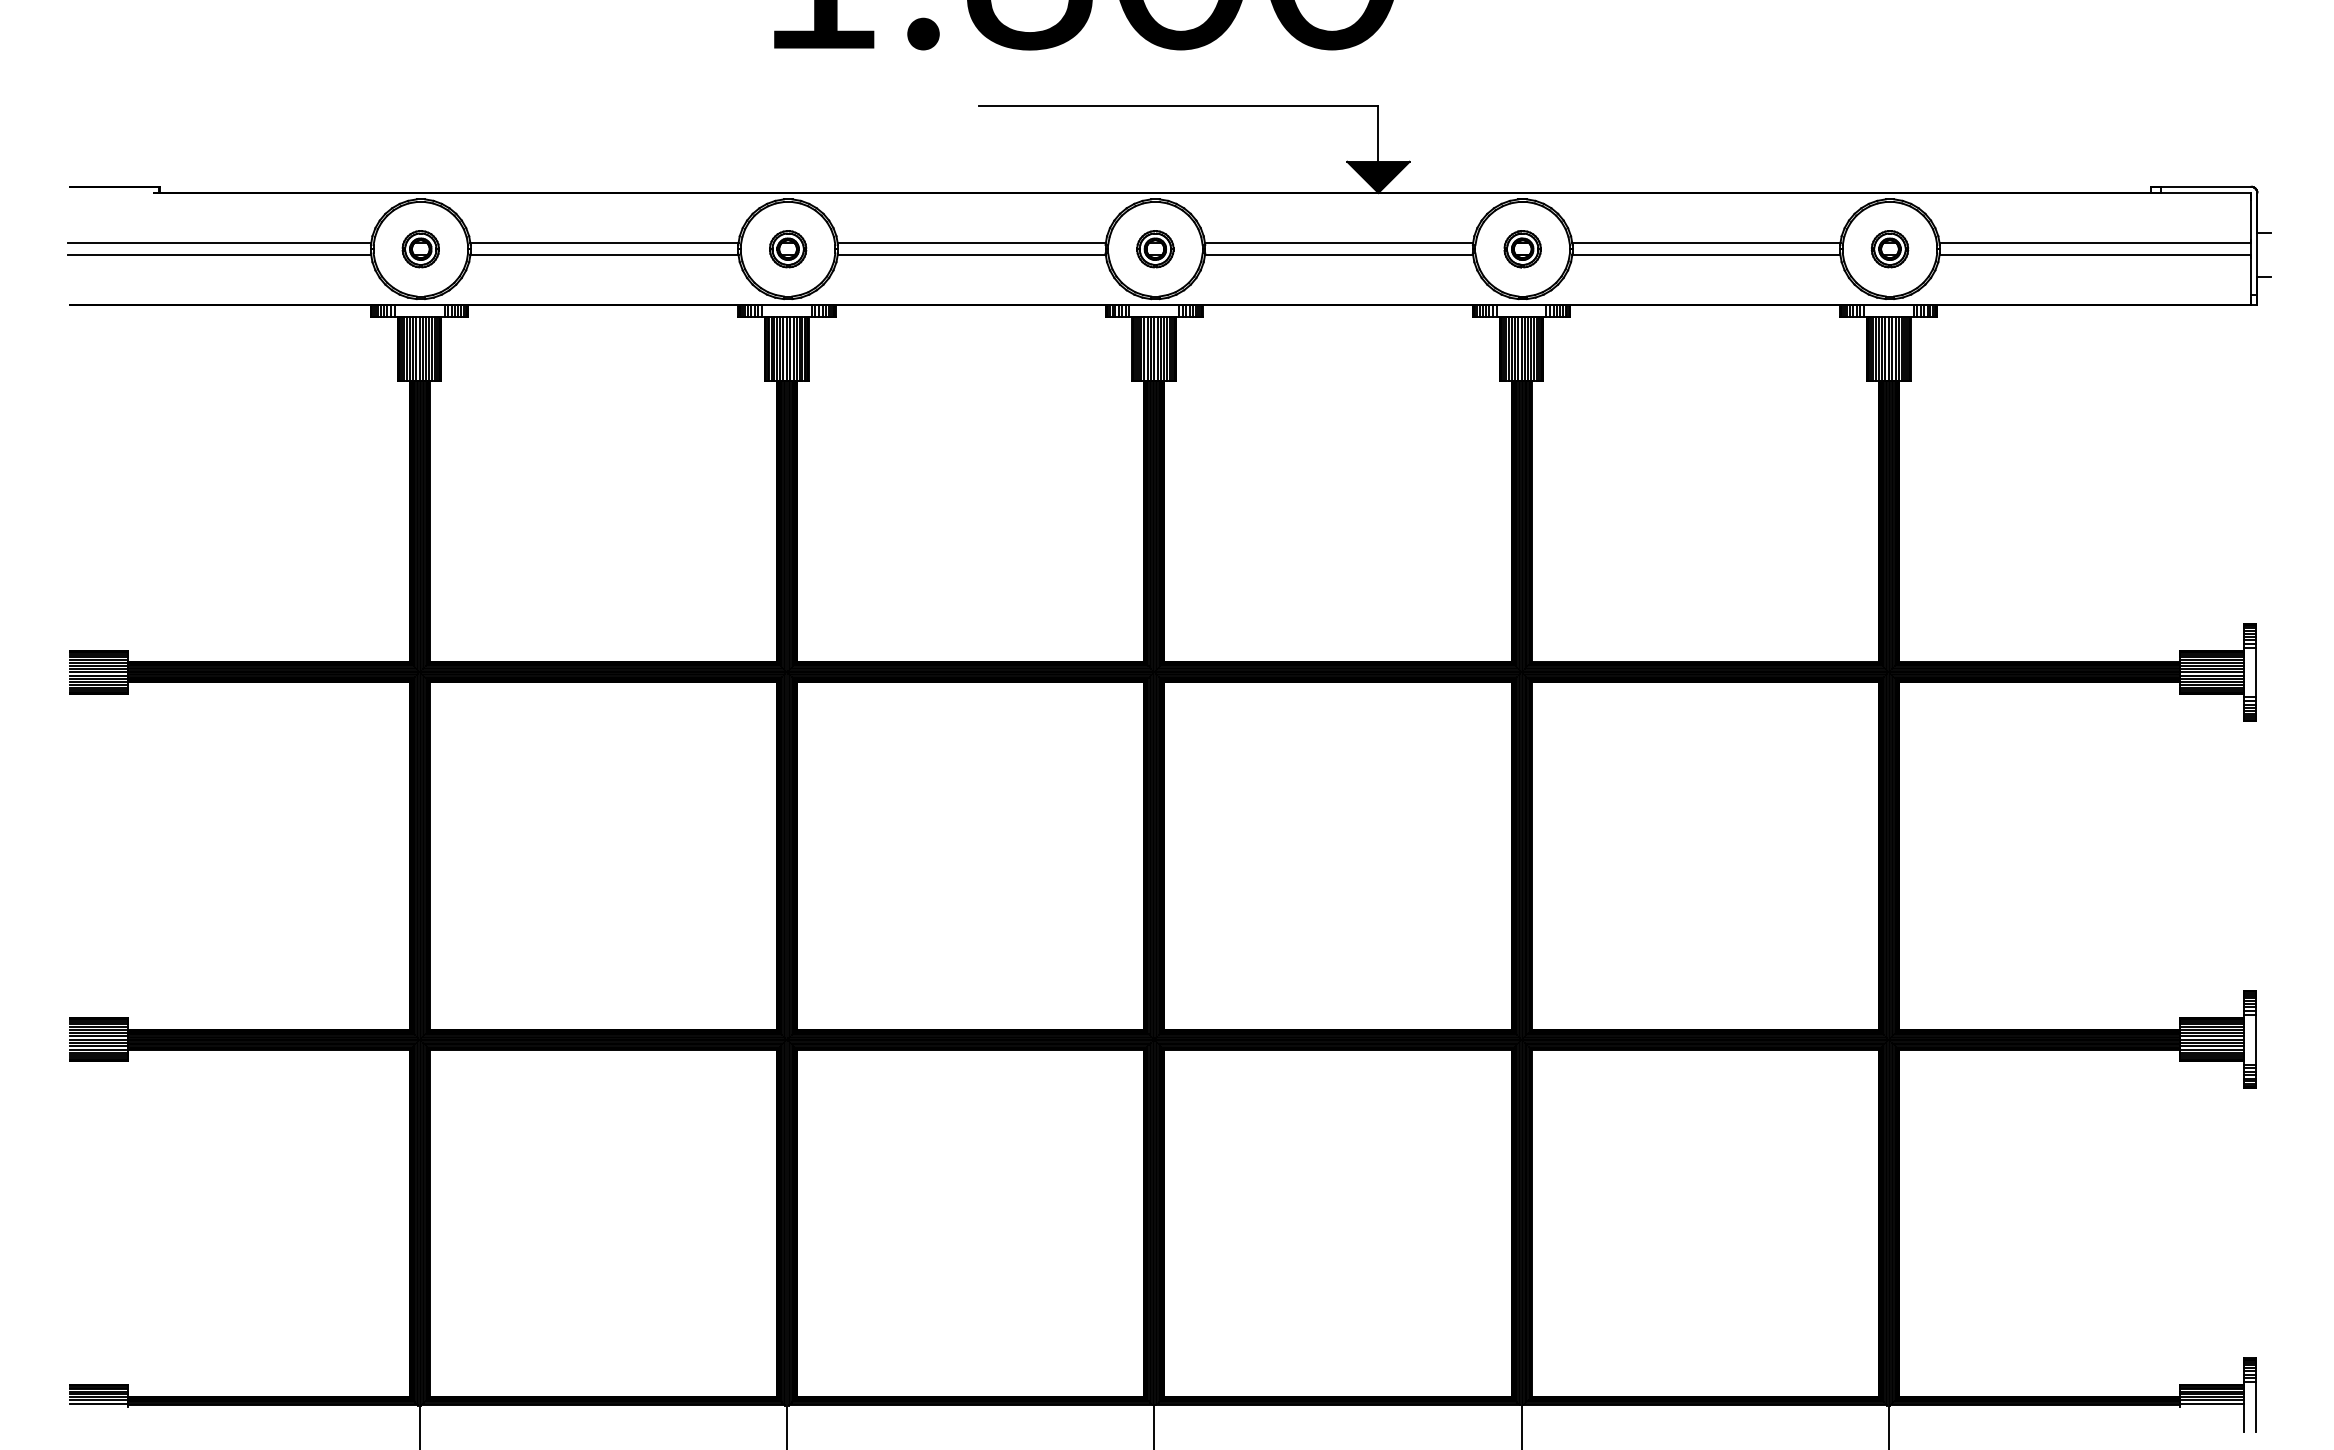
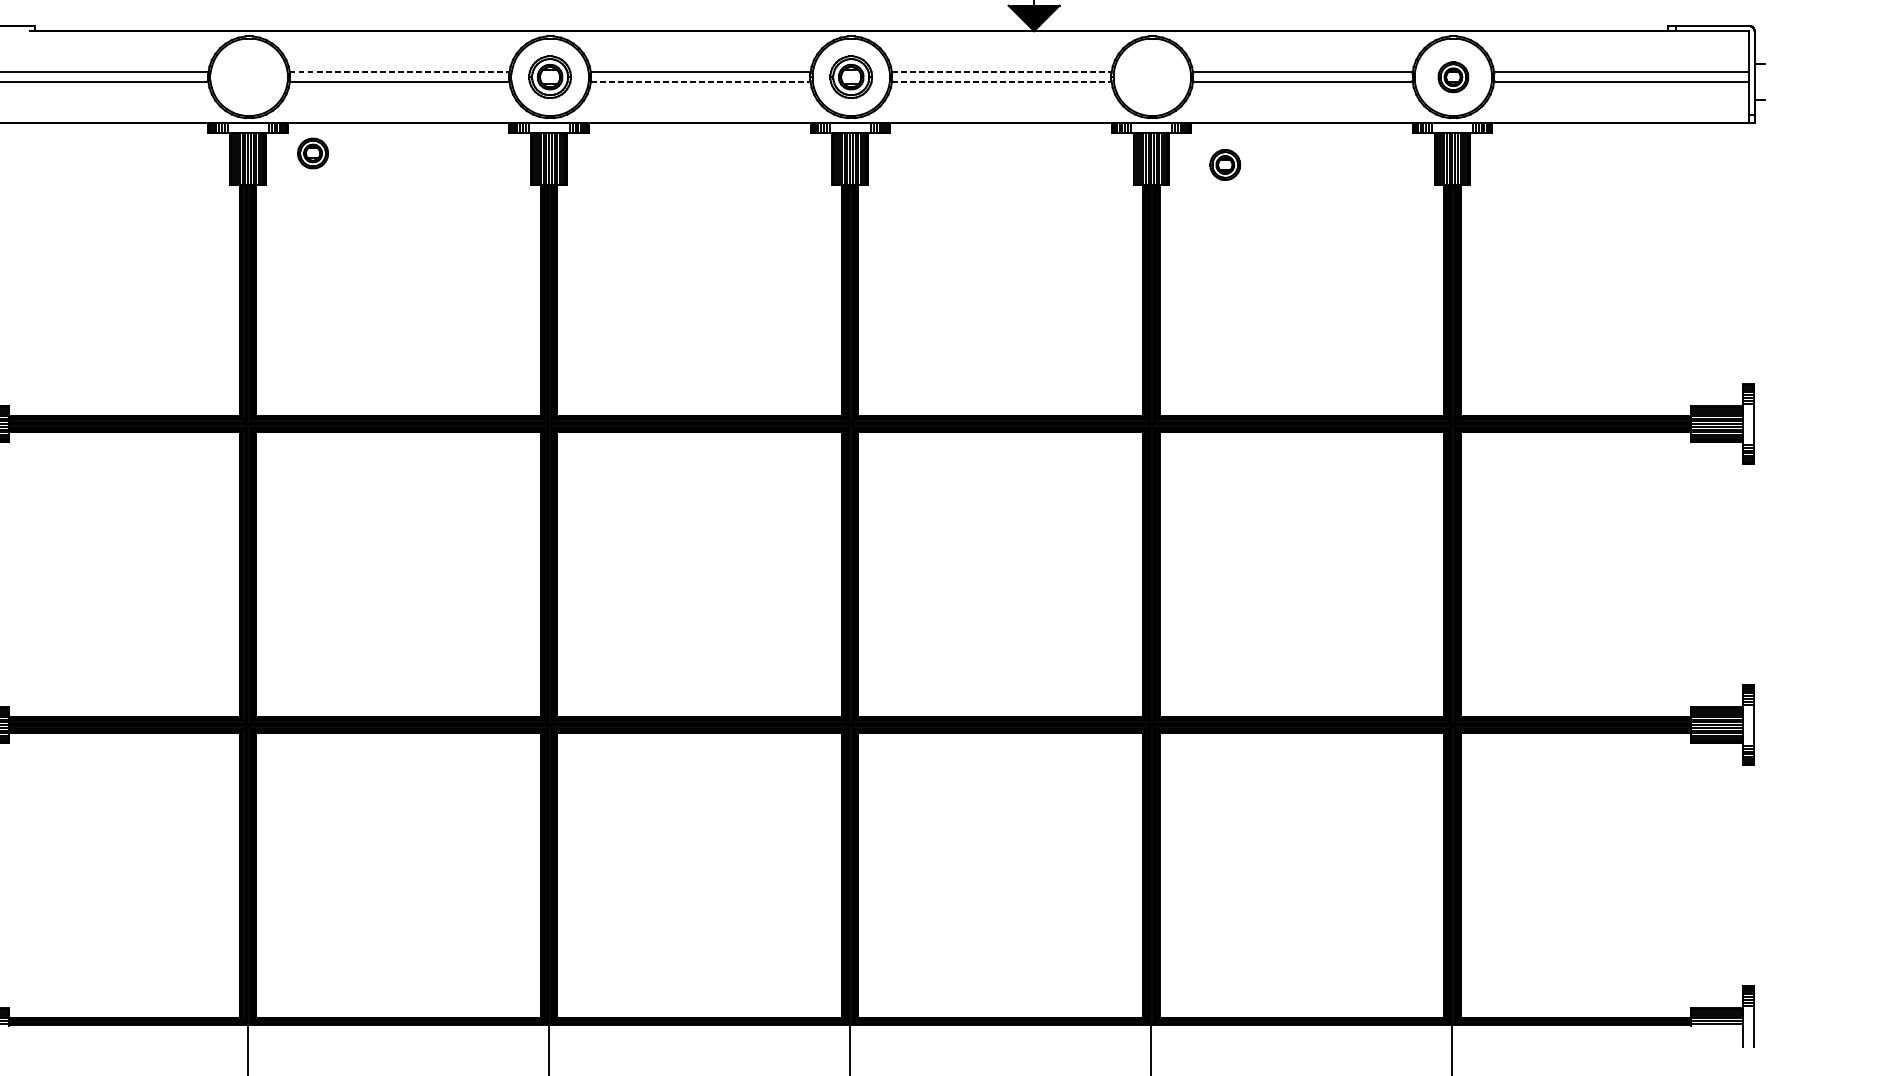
line: (604, 242) -> (399, 71), solid -> dashed
line: (1339, 242) -> (1002, 71), solid -> dashed
part: (420, 249) -> (312, 153), moved
part: (788, 249) -> (550, 77), size x1.4
part: (1155, 249) -> (851, 77), size x1.4
part: (1522, 249) -> (1225, 165), moved
line: (972, 255) -> (701, 82), solid -> dashed
line: (1339, 255) -> (1002, 82), solid -> dashed

